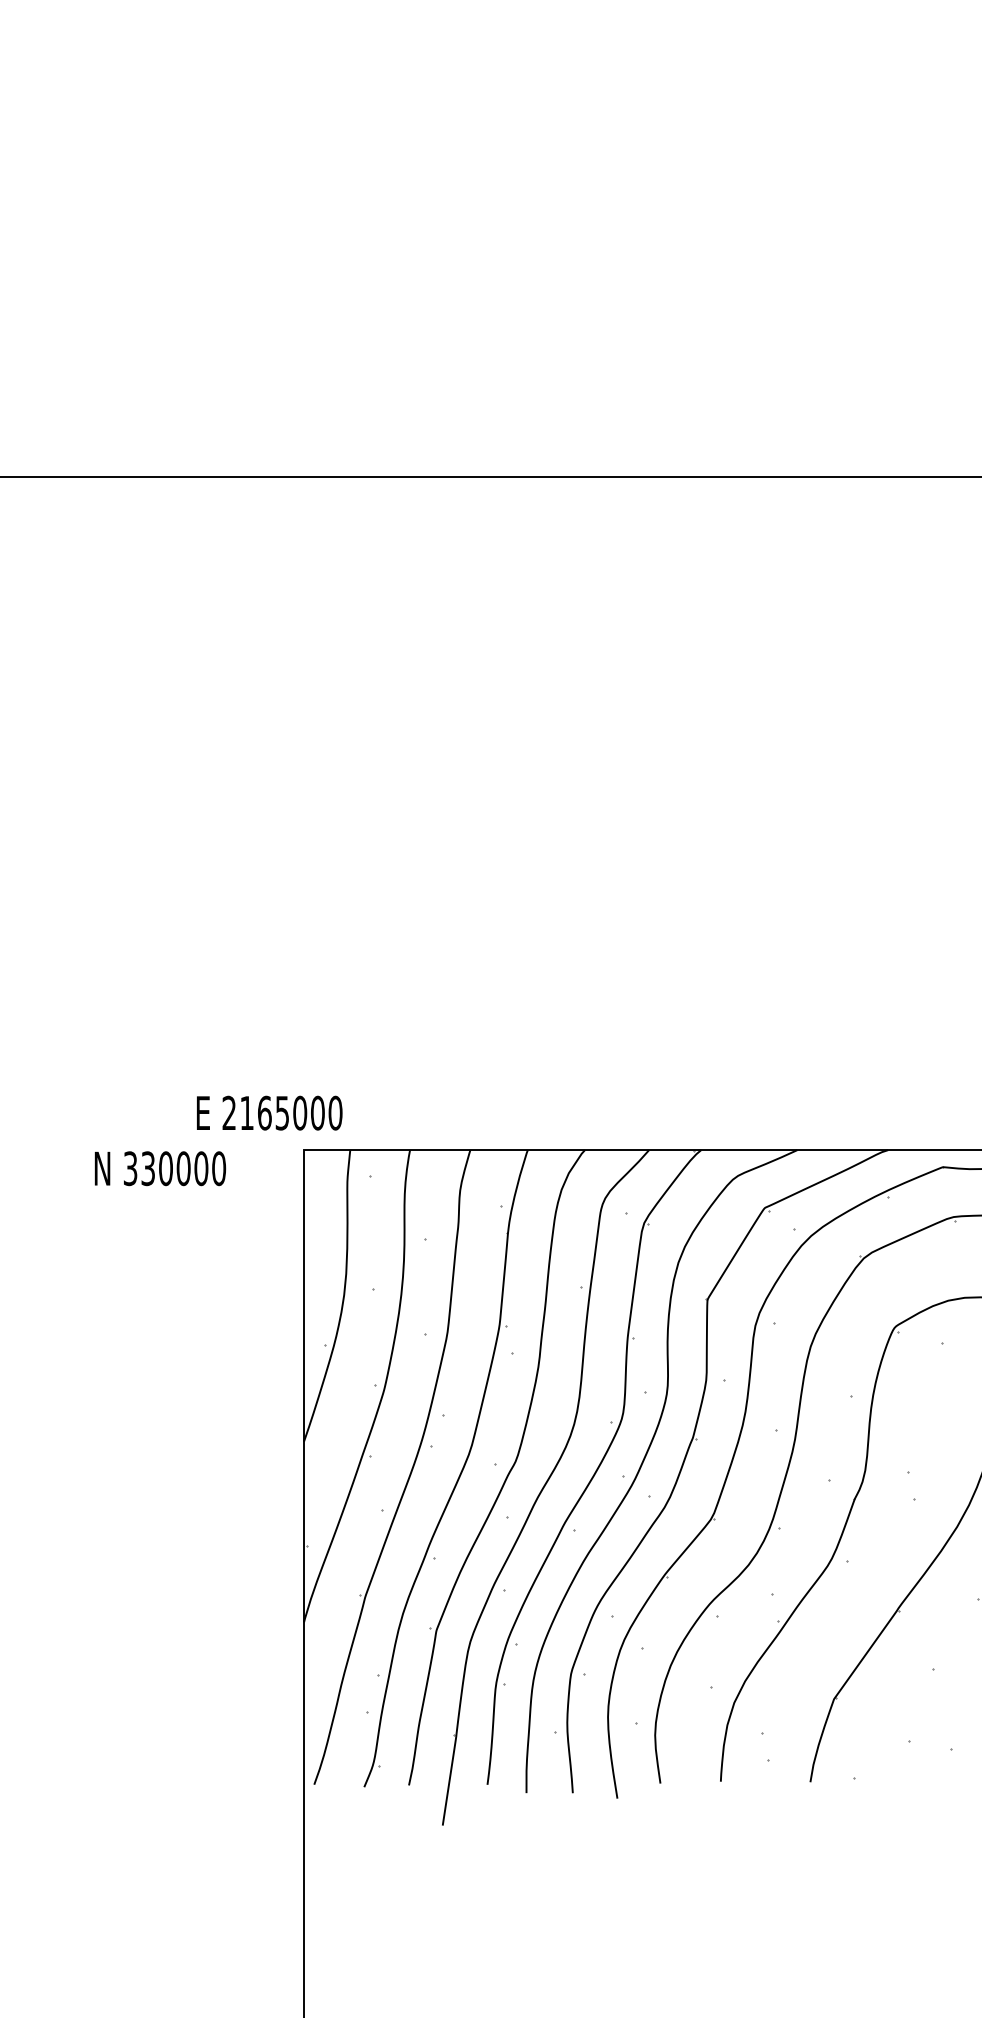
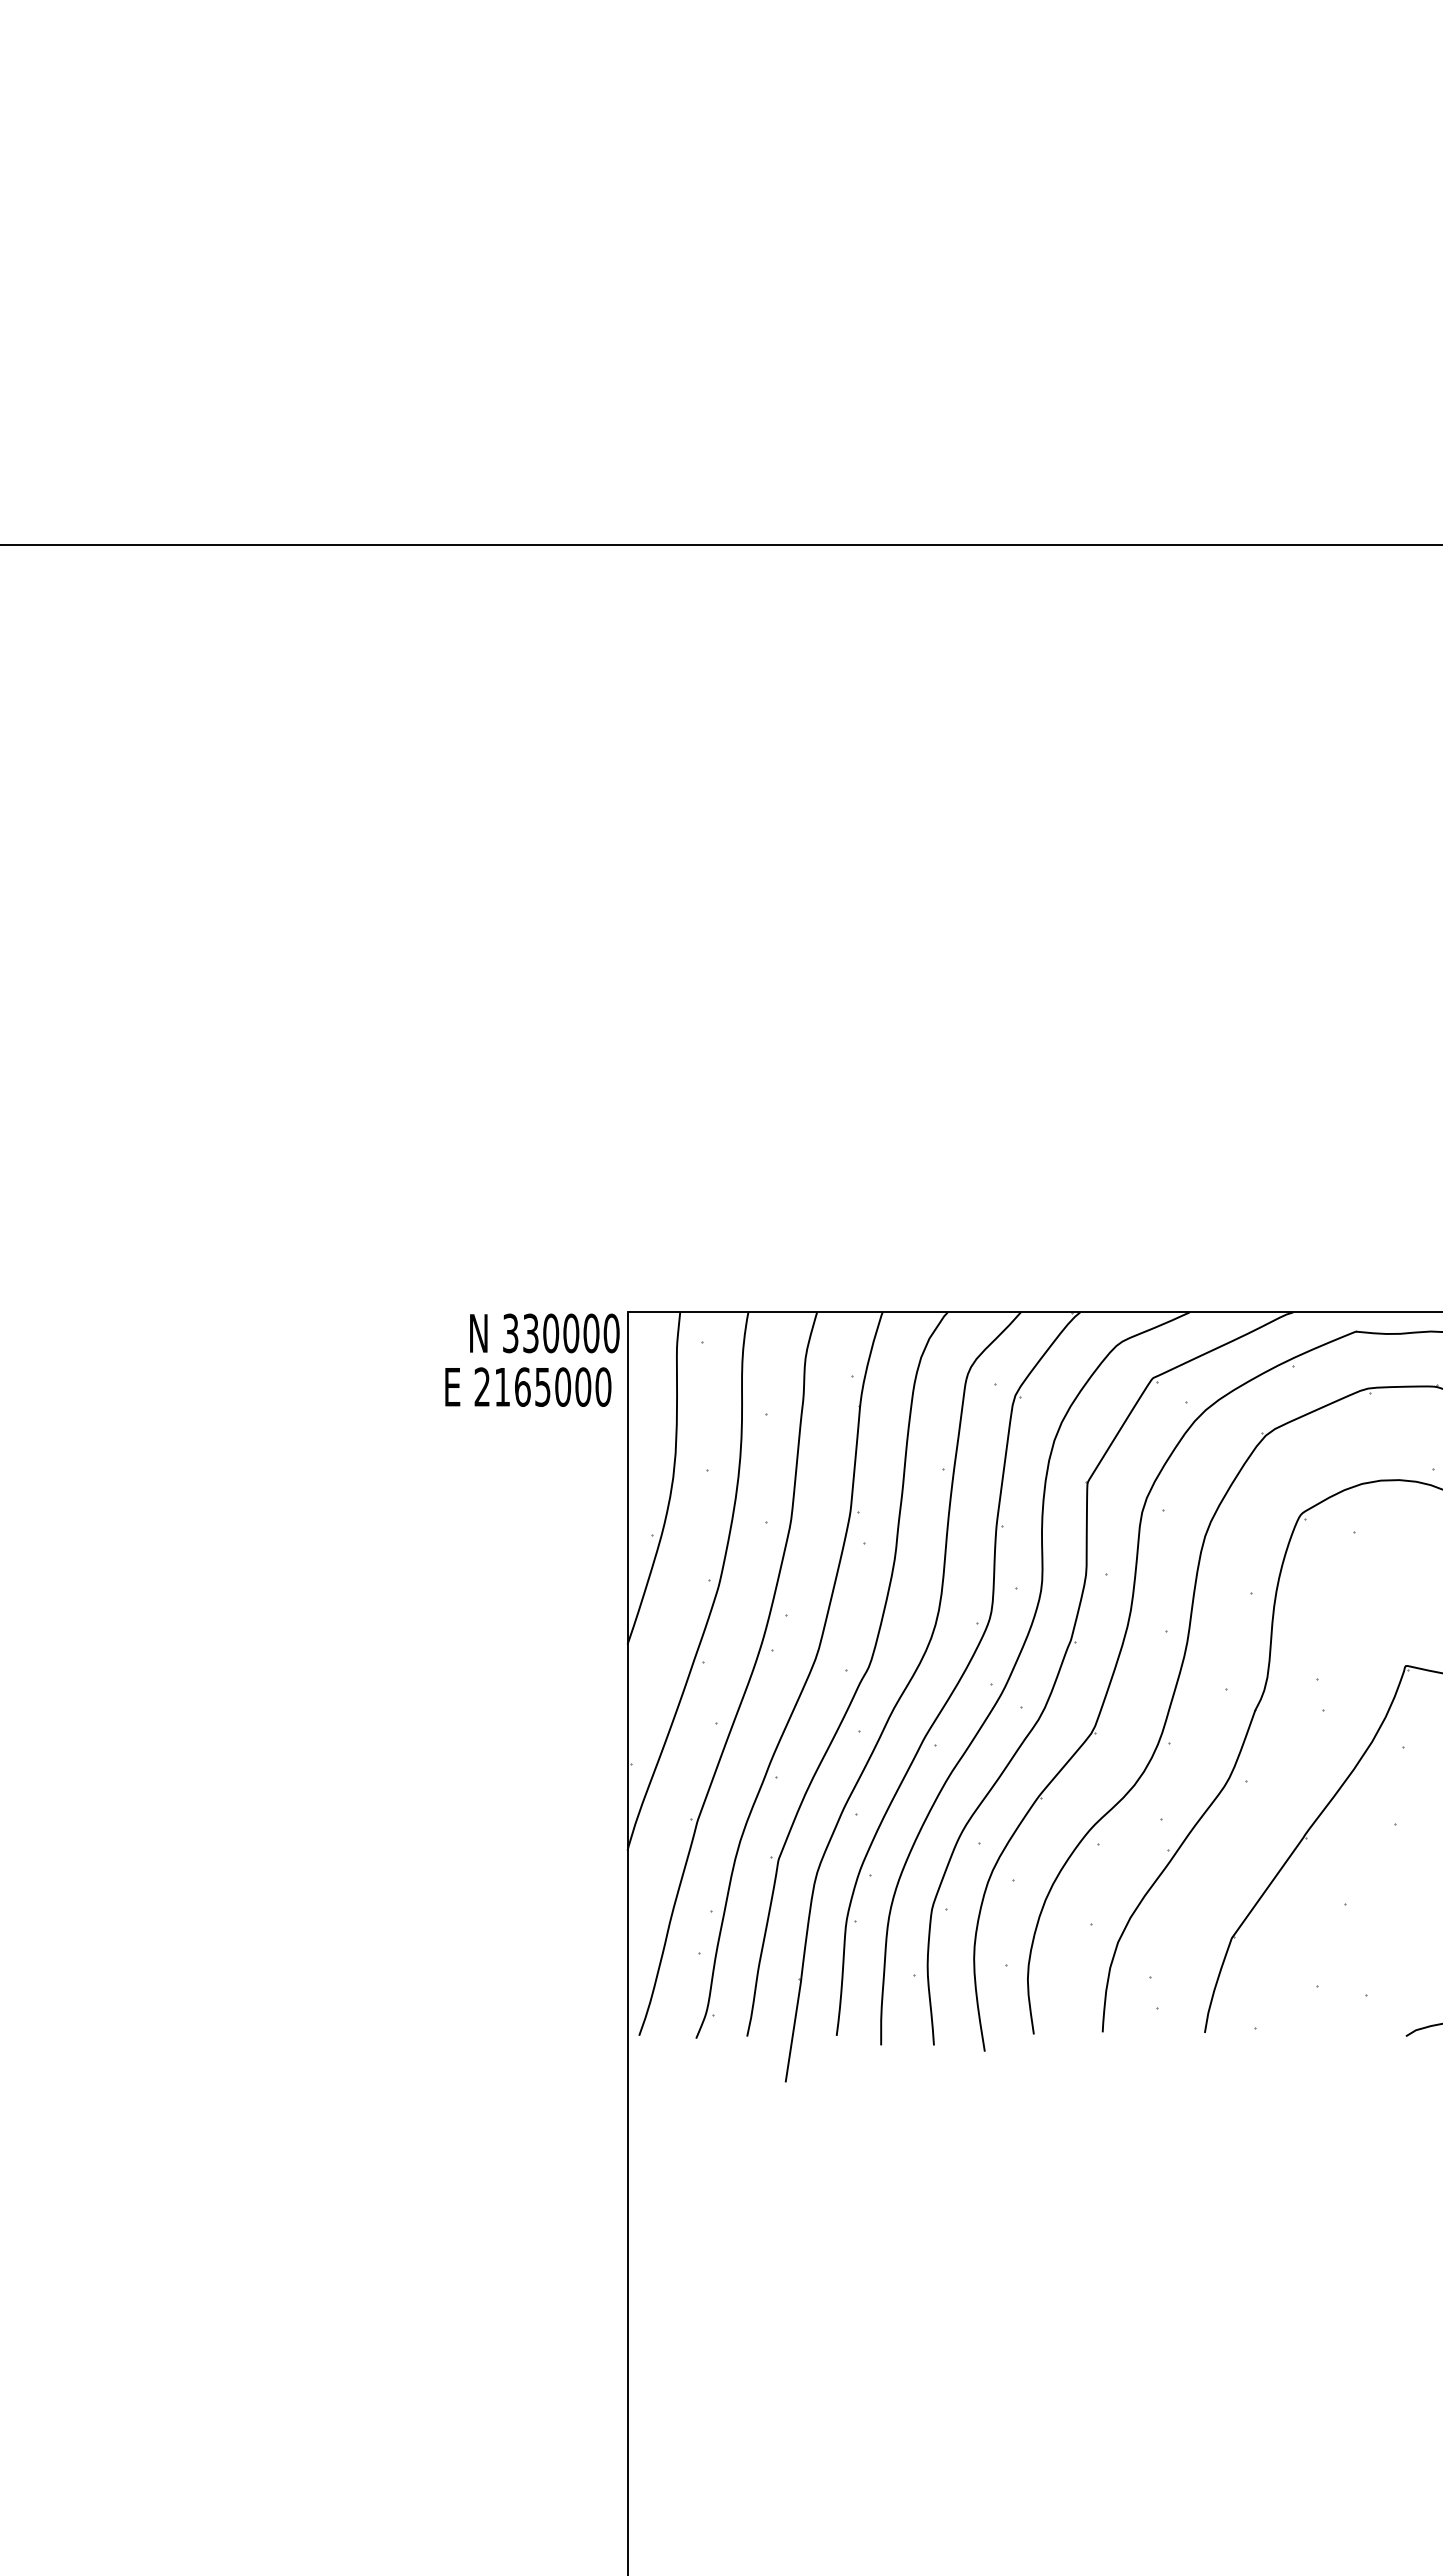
text: (269, 1112) -> (528, 1386), moved
text: (160, 1168) -> (544, 1333), moved

